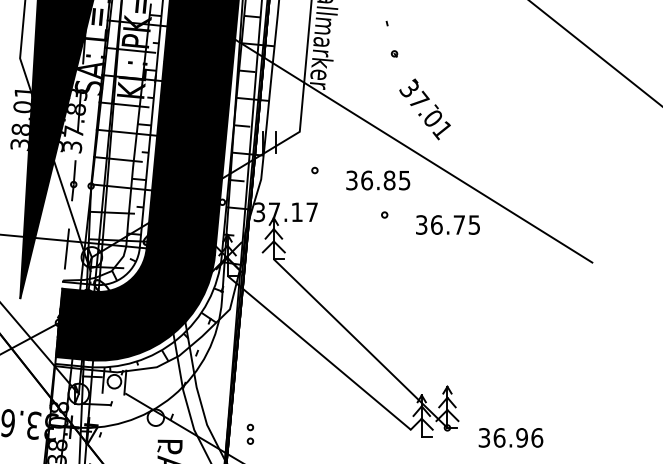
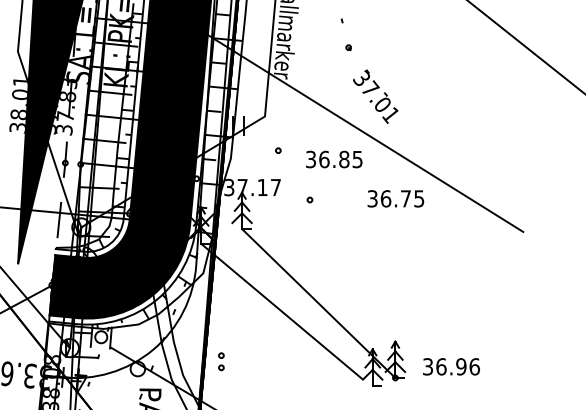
circle: (384, 214) -> (309, 199), moved
part: (250, 434) -> (221, 361), moved
text: (510, 437) -> (451, 366), moved

